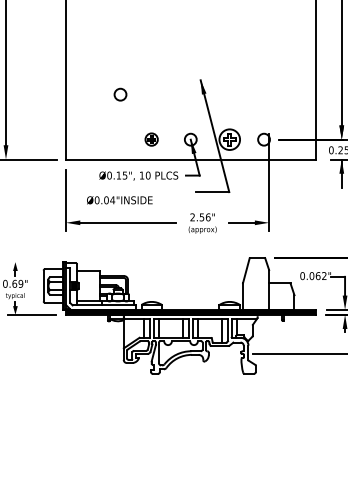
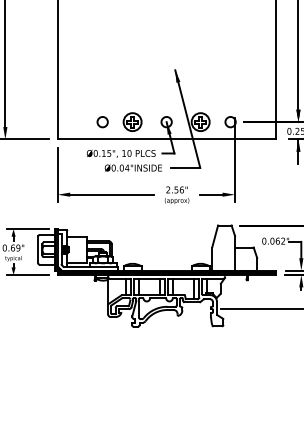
circle: (120, 94) -> (102, 121), moved
part: (151, 139) -> (132, 121), size x1.67
text: (119, 200) -> (133, 168), moved
line: (31, 262) -> (27, 229), added

